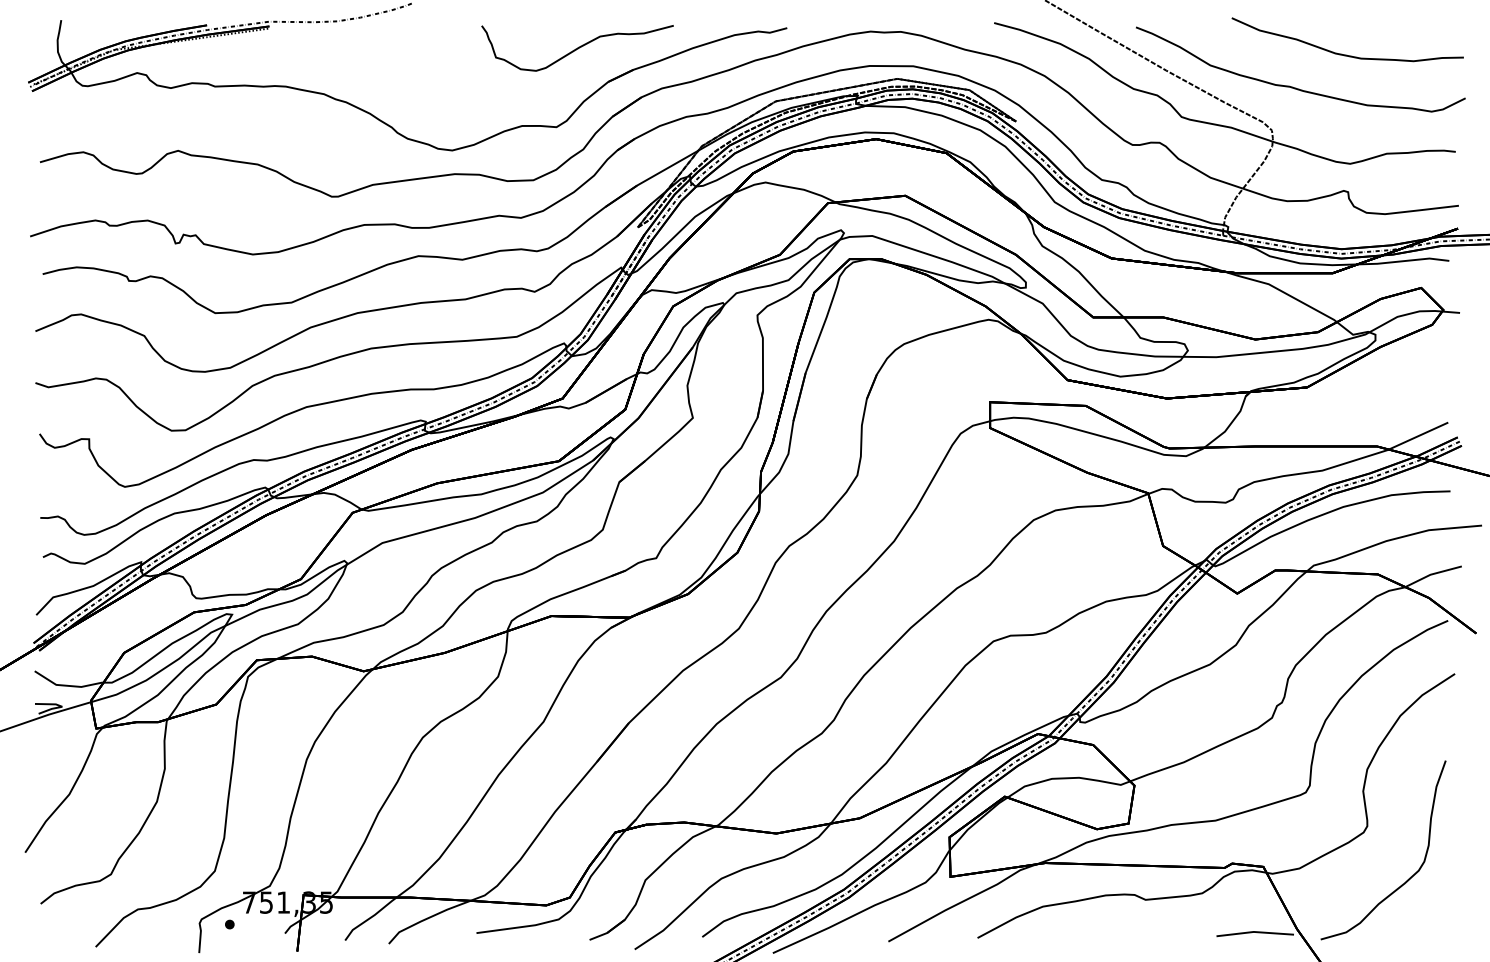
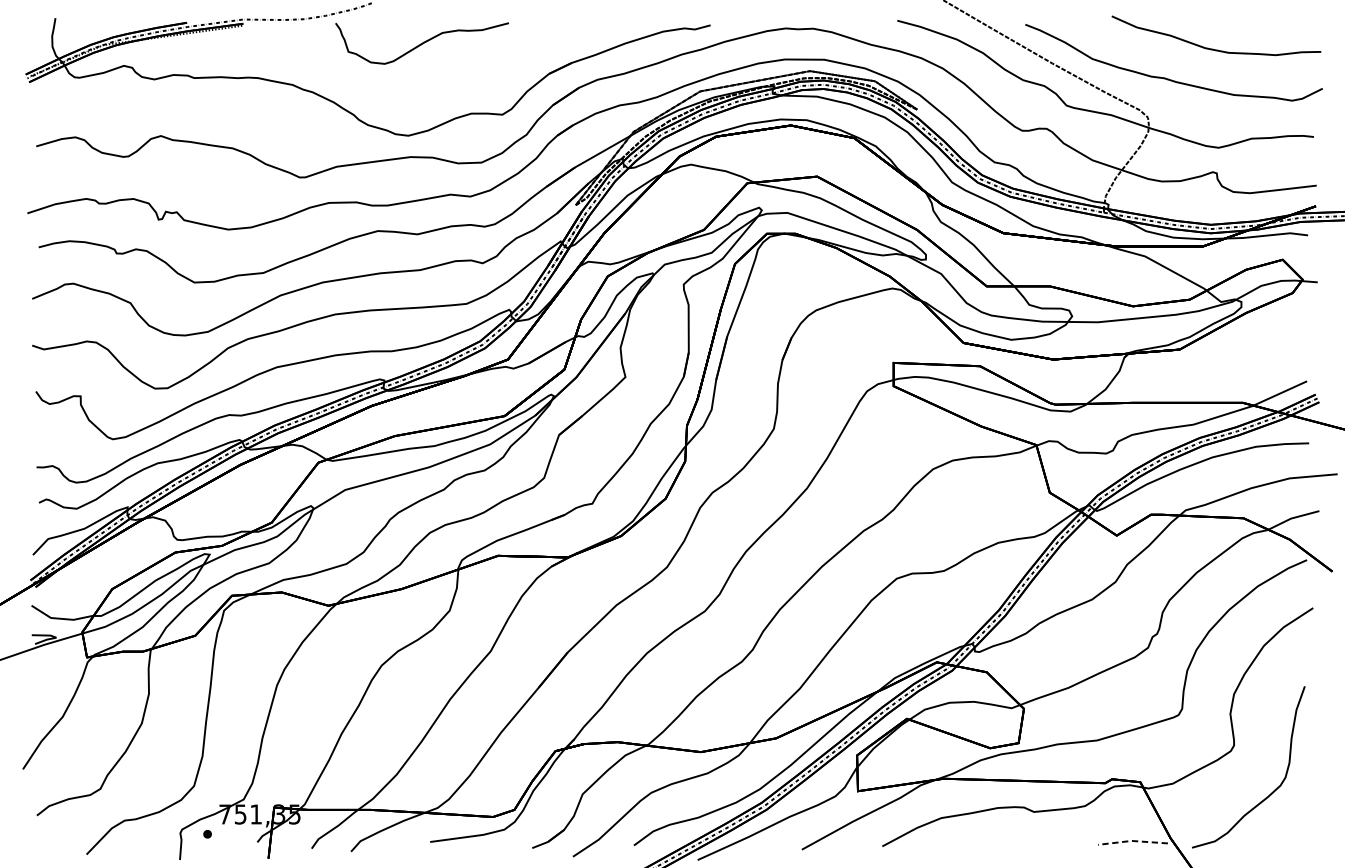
curve: (577, 48) -> (422, 43), moved
line: (1254, 932) -> (1132, 841), solid -> dashed

